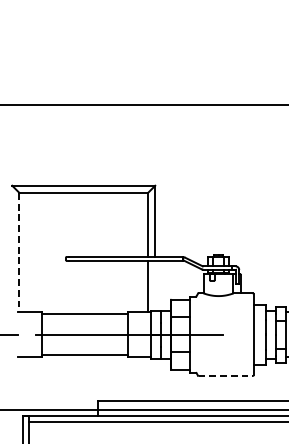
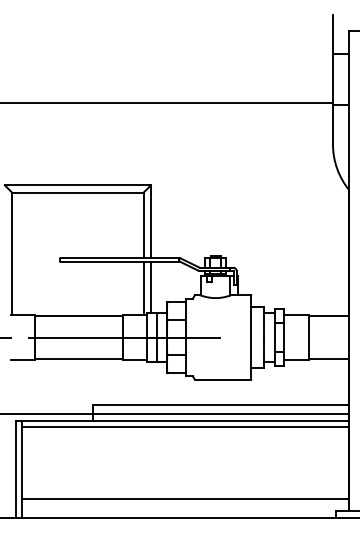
line: (19, 253) -> (12, 254), dashed -> solid
line: (154, 284) -> (150, 286), added
line: (225, 375) -> (222, 379), dashed -> solid

